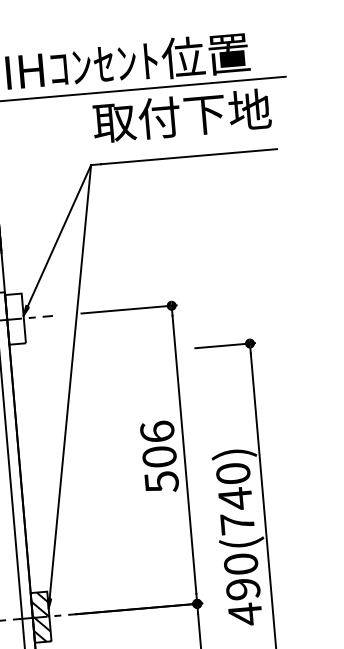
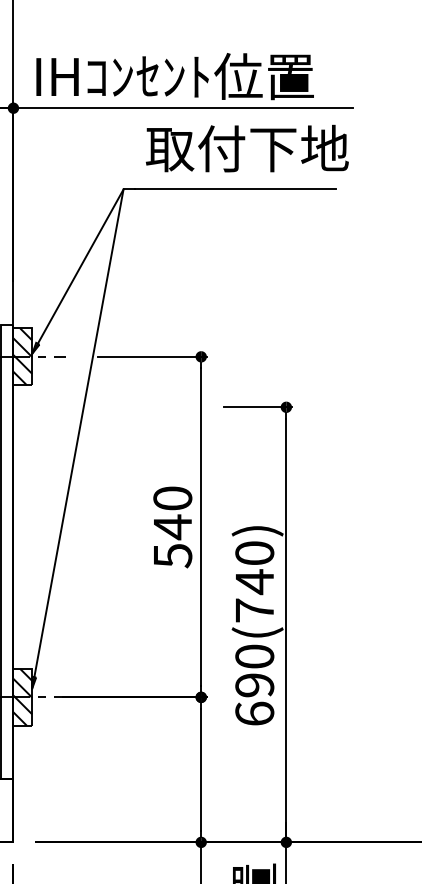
text: (181, 115) -> (246, 148), moved
hatch: (15, 318) -> (22, 356), added
text: (158, 445) -> (172, 513), 506 -> 540
text: (245, 614) -> (254, 714), 490(740) -> 690(740)

